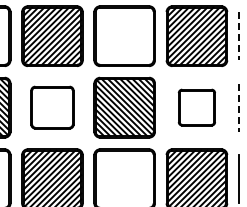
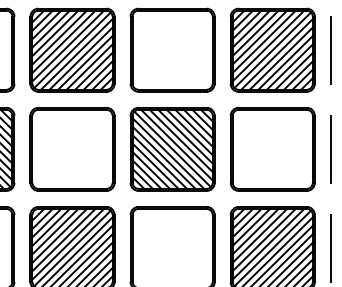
line: (238, 36) -> (330, 50), dashed -> solid
part: (52, 107) -> (72, 149), size x1.43
part: (196, 107) -> (272, 149), size x1.67
line: (238, 108) -> (330, 150), dashed -> solid

